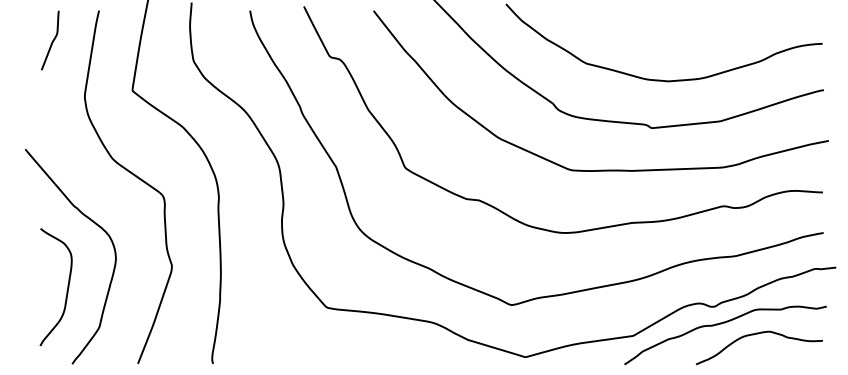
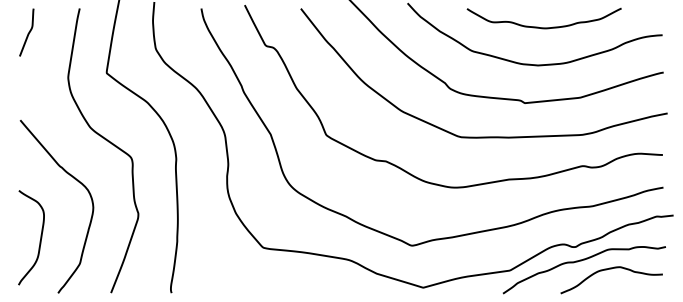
curve: (675, 34) -> (544, 27), added
curve: (52, 40) -> (28, 32), moved
curve: (66, 290) -> (39, 240), moved

